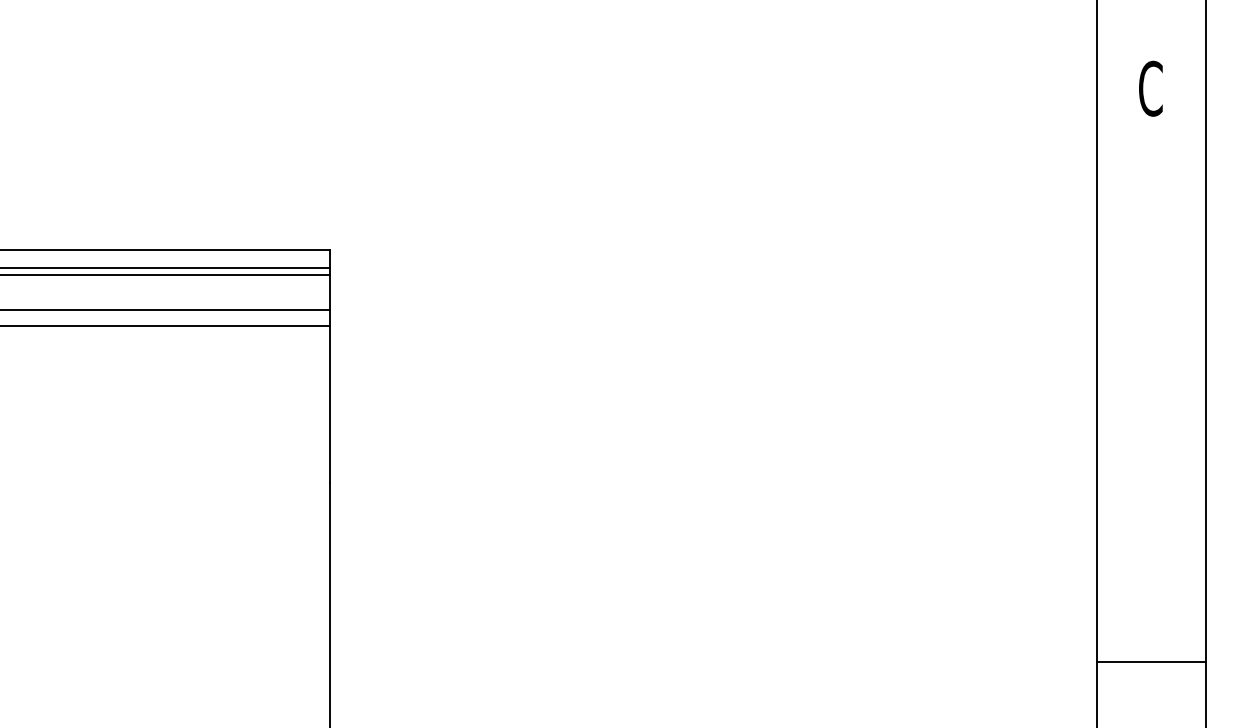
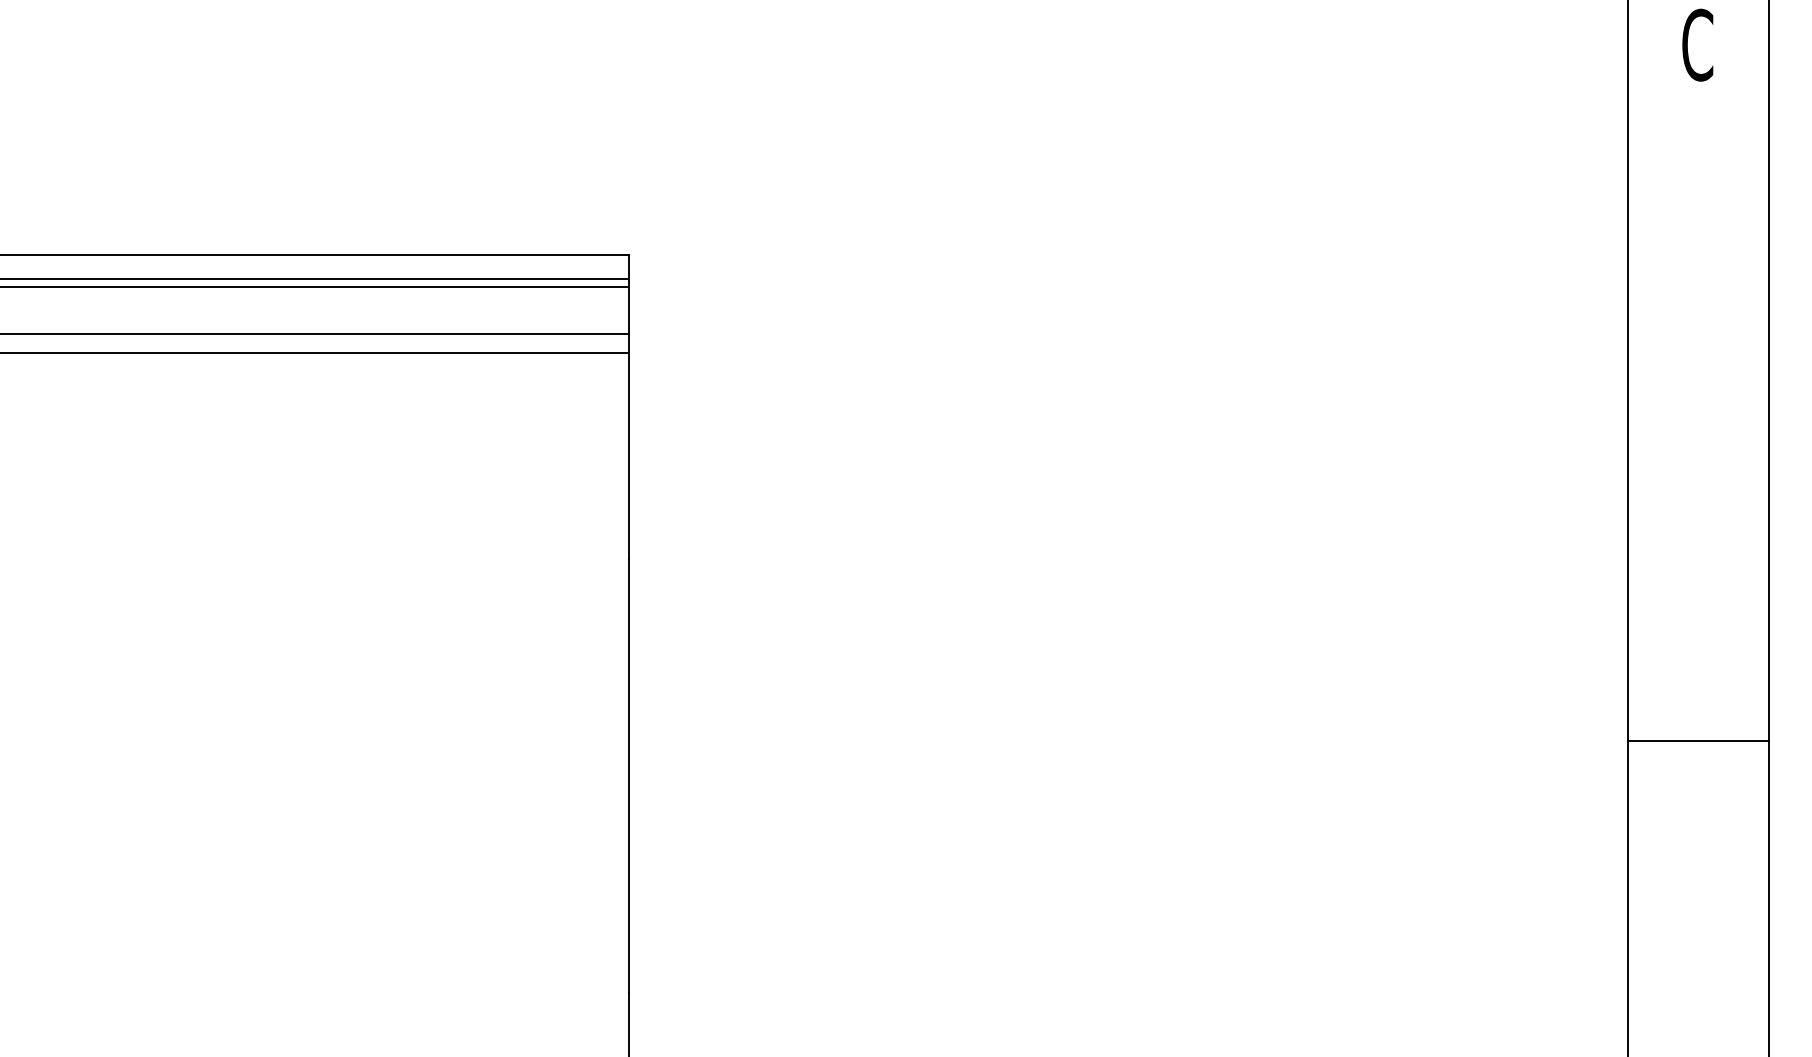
line: (1151, 662) -> (1698, 741), moved

